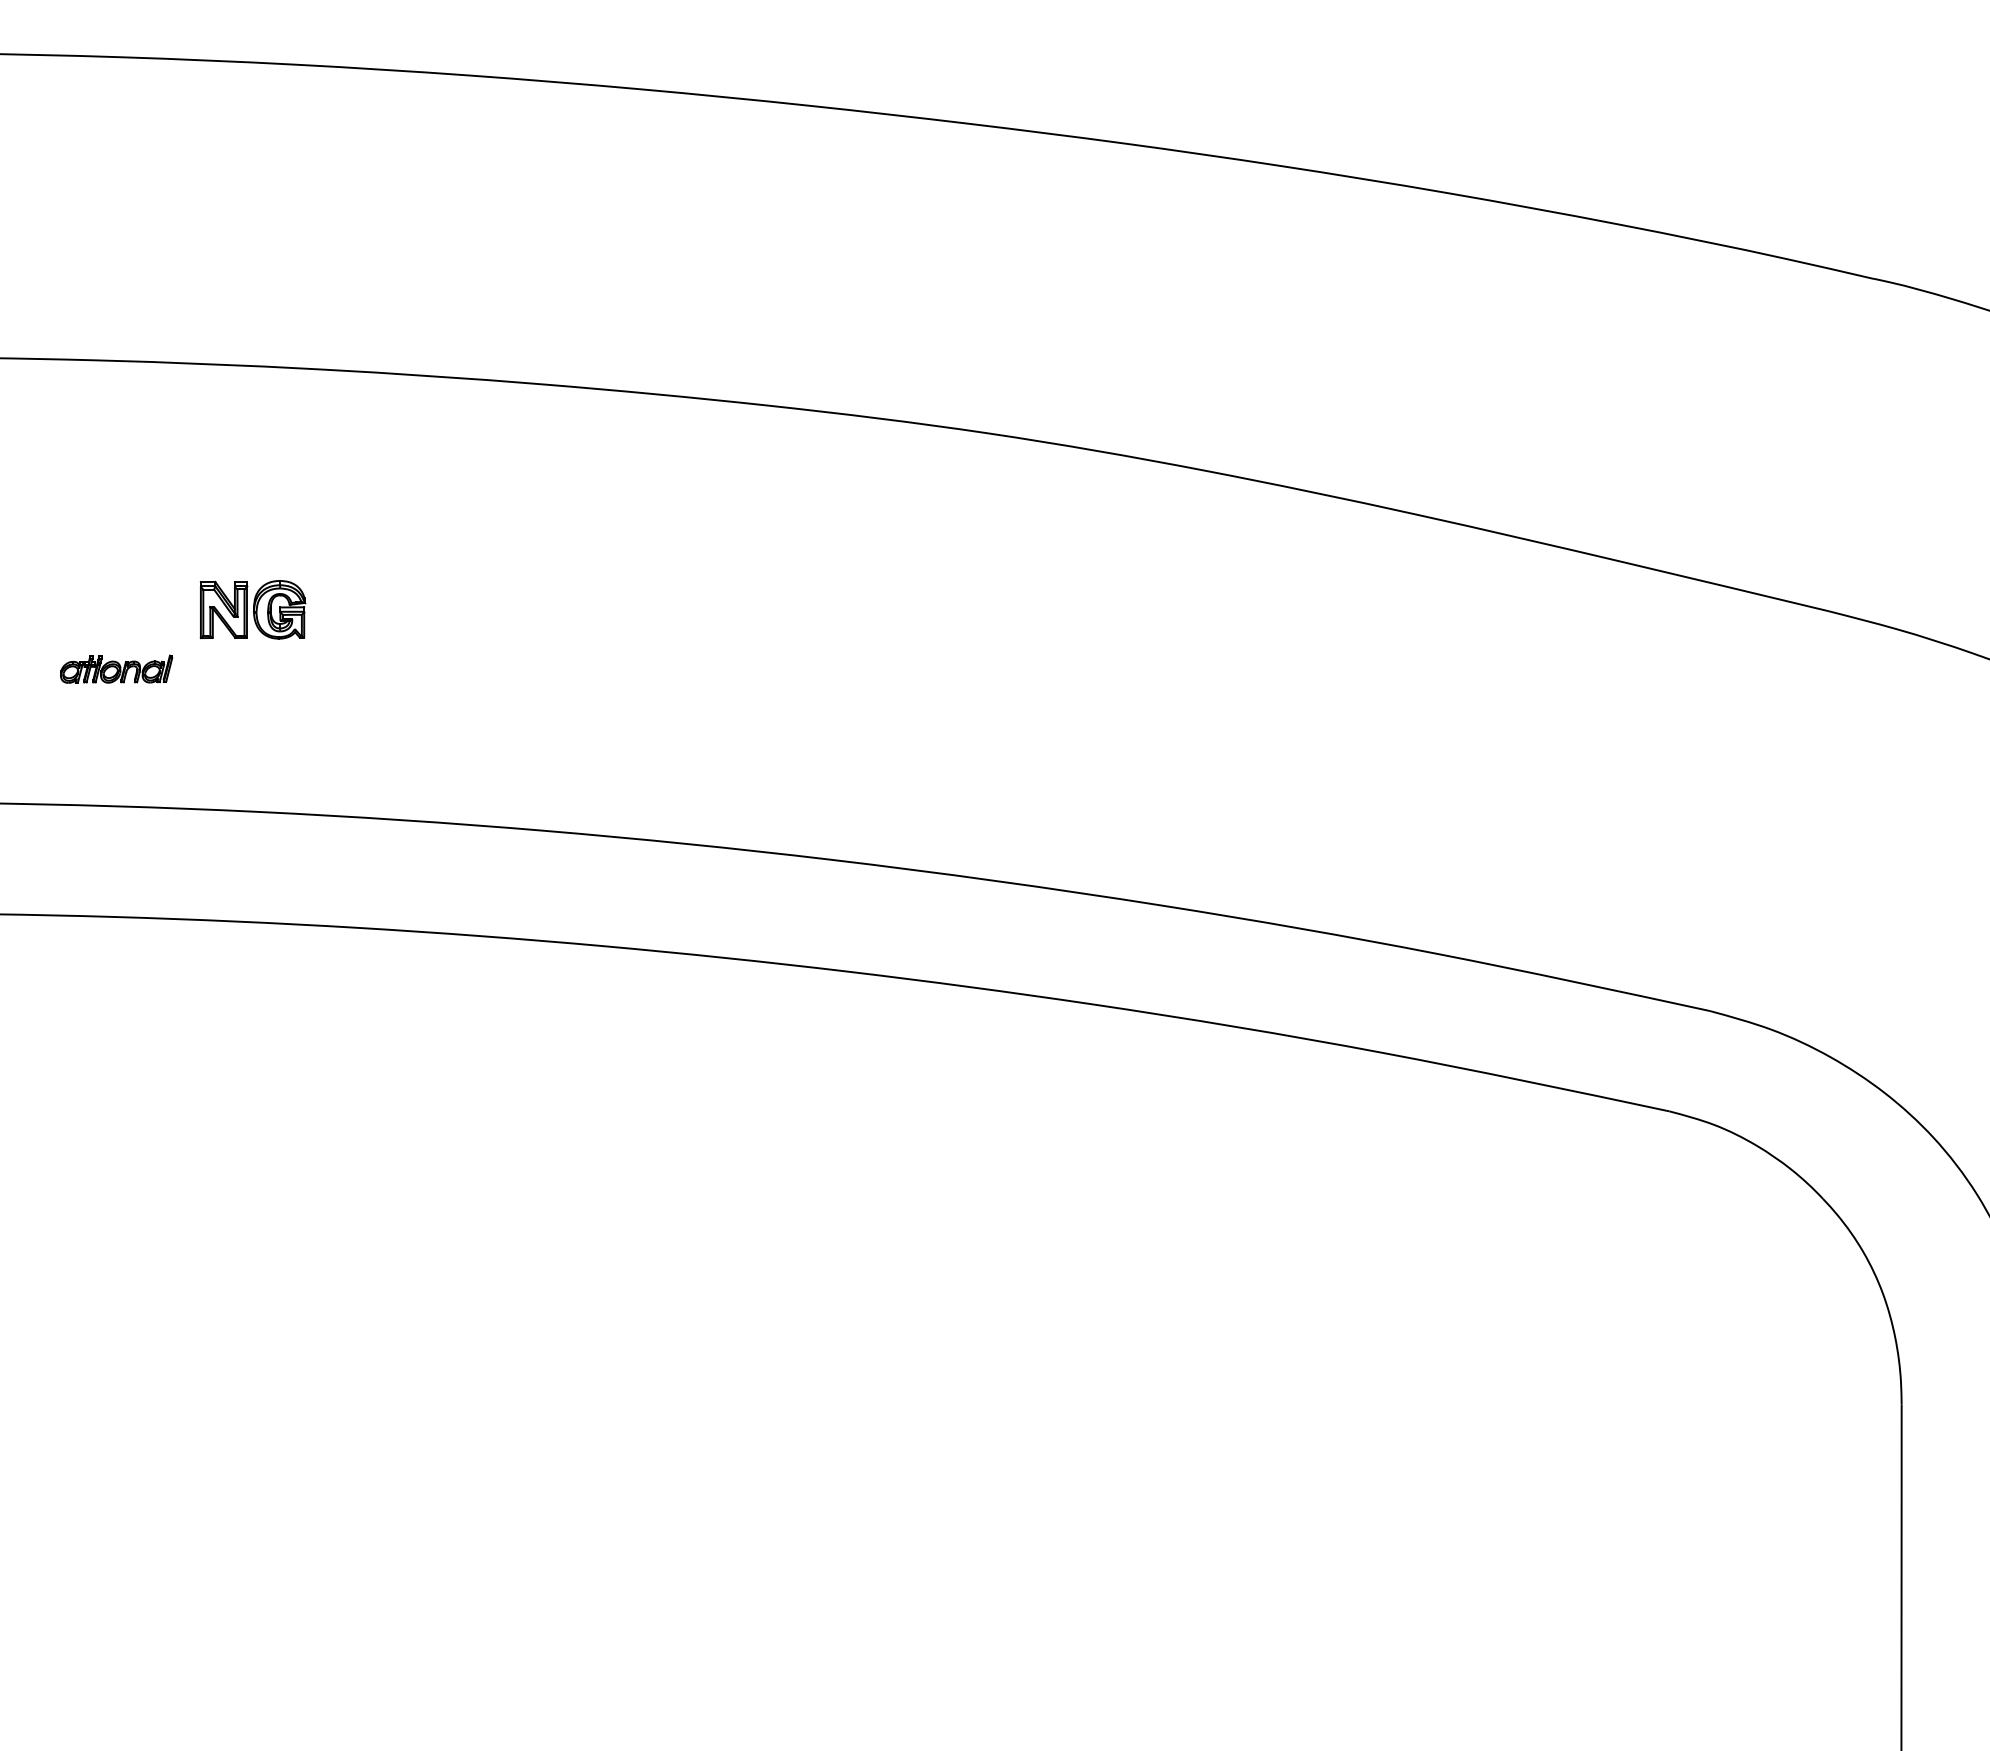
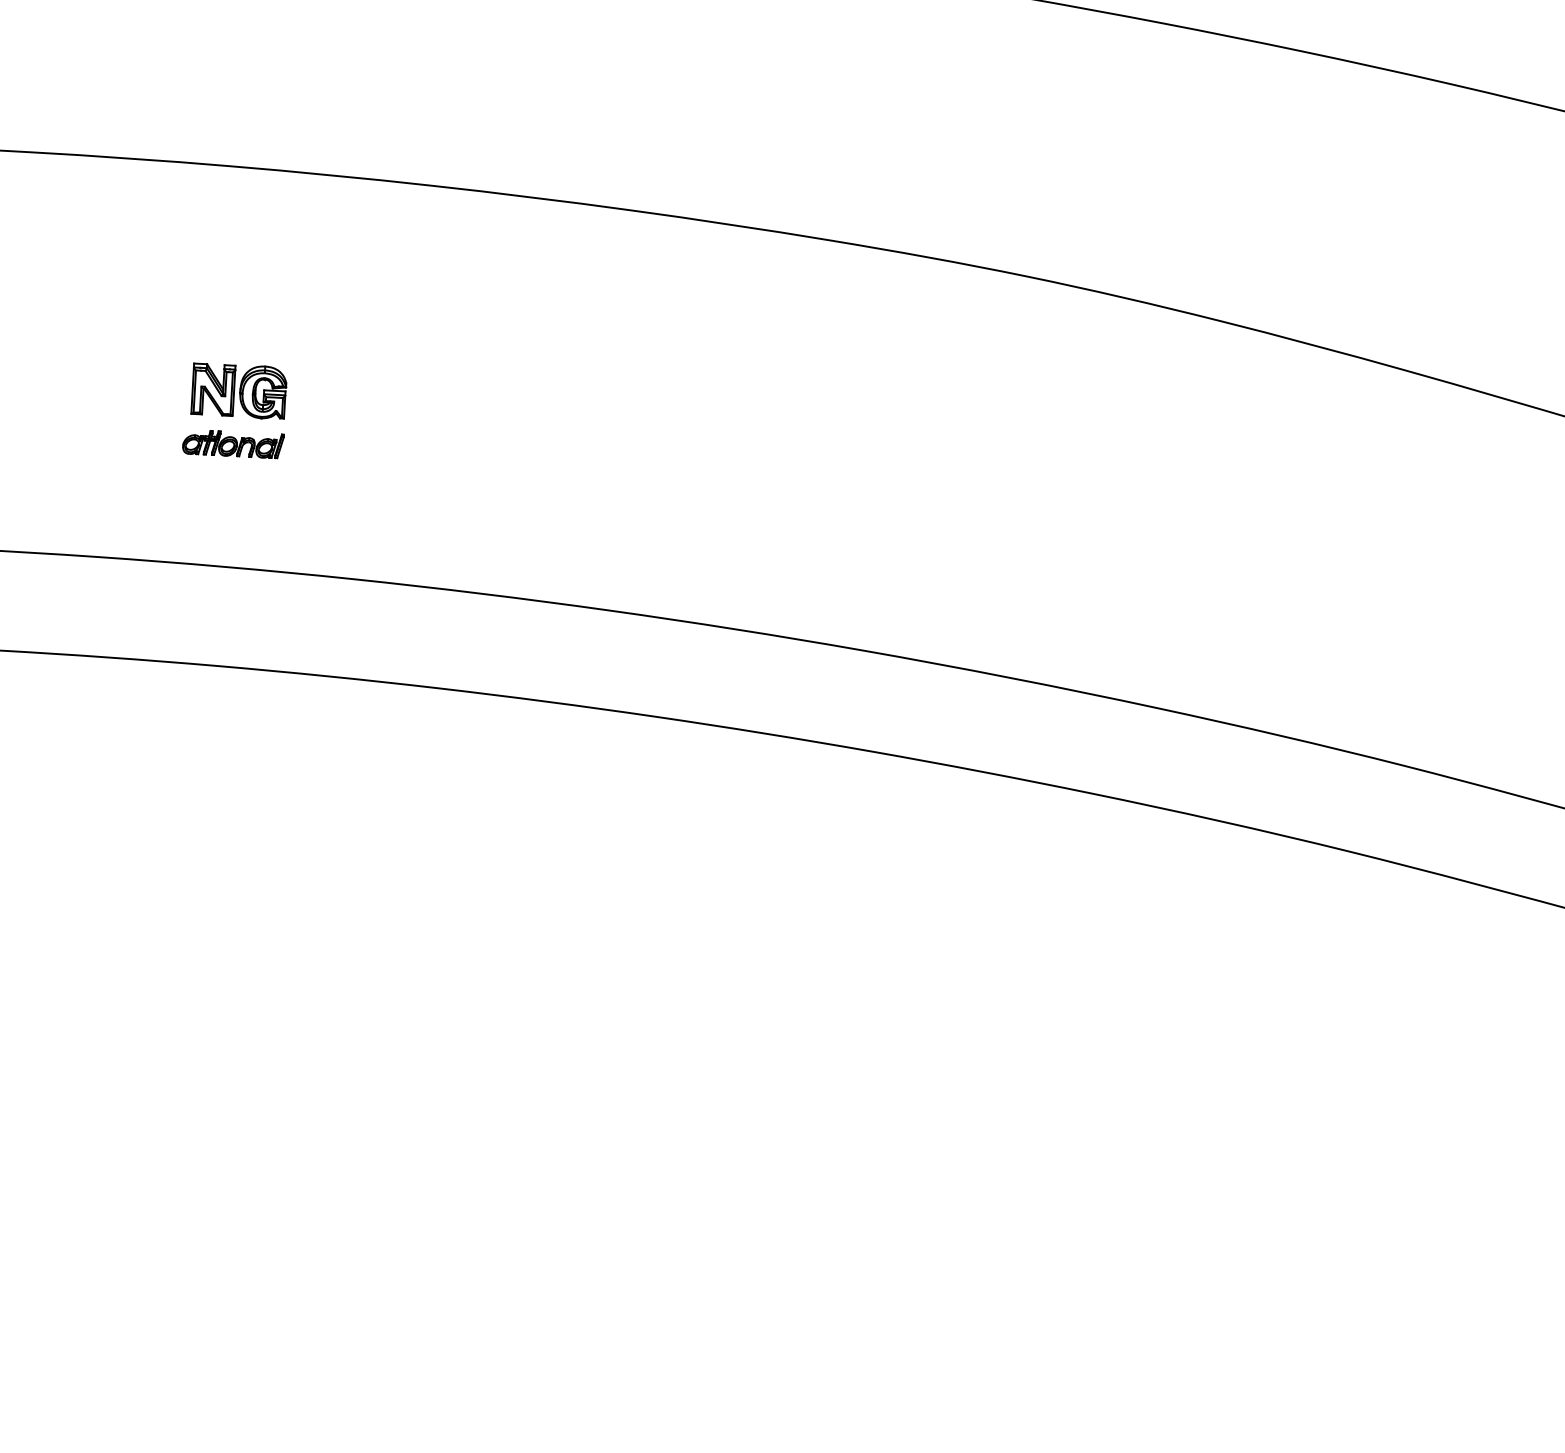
part: (252, 609) -> (239, 390), moved

